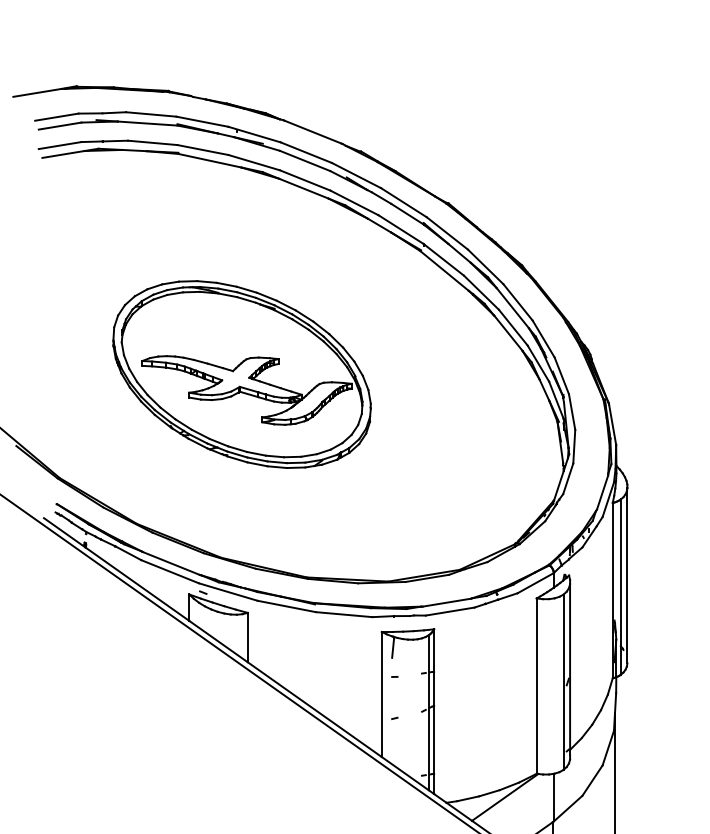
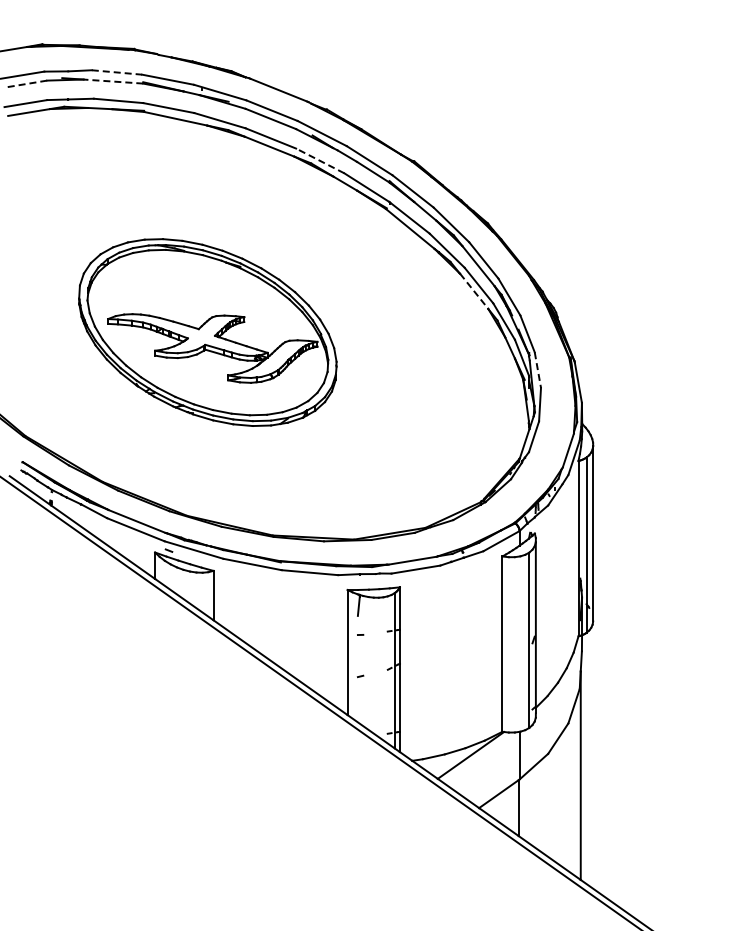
line: (151, 114) -> (117, 72), solid -> dashed
line: (147, 123) -> (113, 81), solid -> dashed
line: (59, 126) -> (25, 84), solid -> dashed
line: (353, 202) -> (319, 160), solid -> dashed
line: (508, 333) -> (474, 291), solid -> dashed
line: (571, 412) -> (537, 370), solid -> dashed

